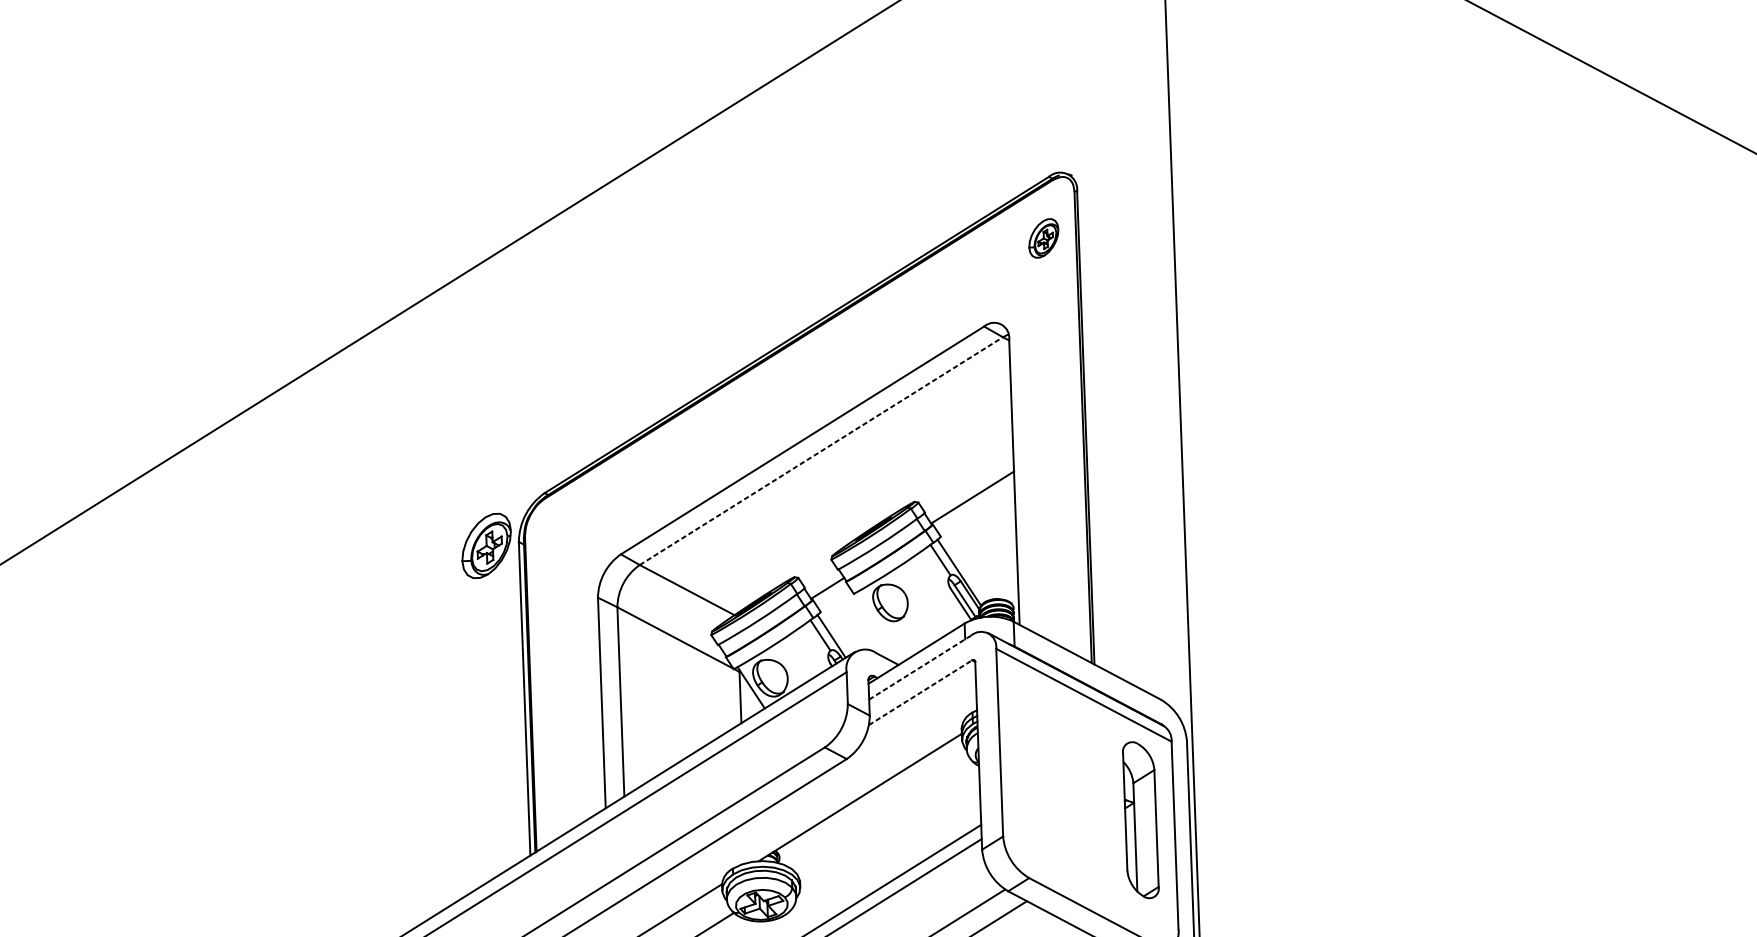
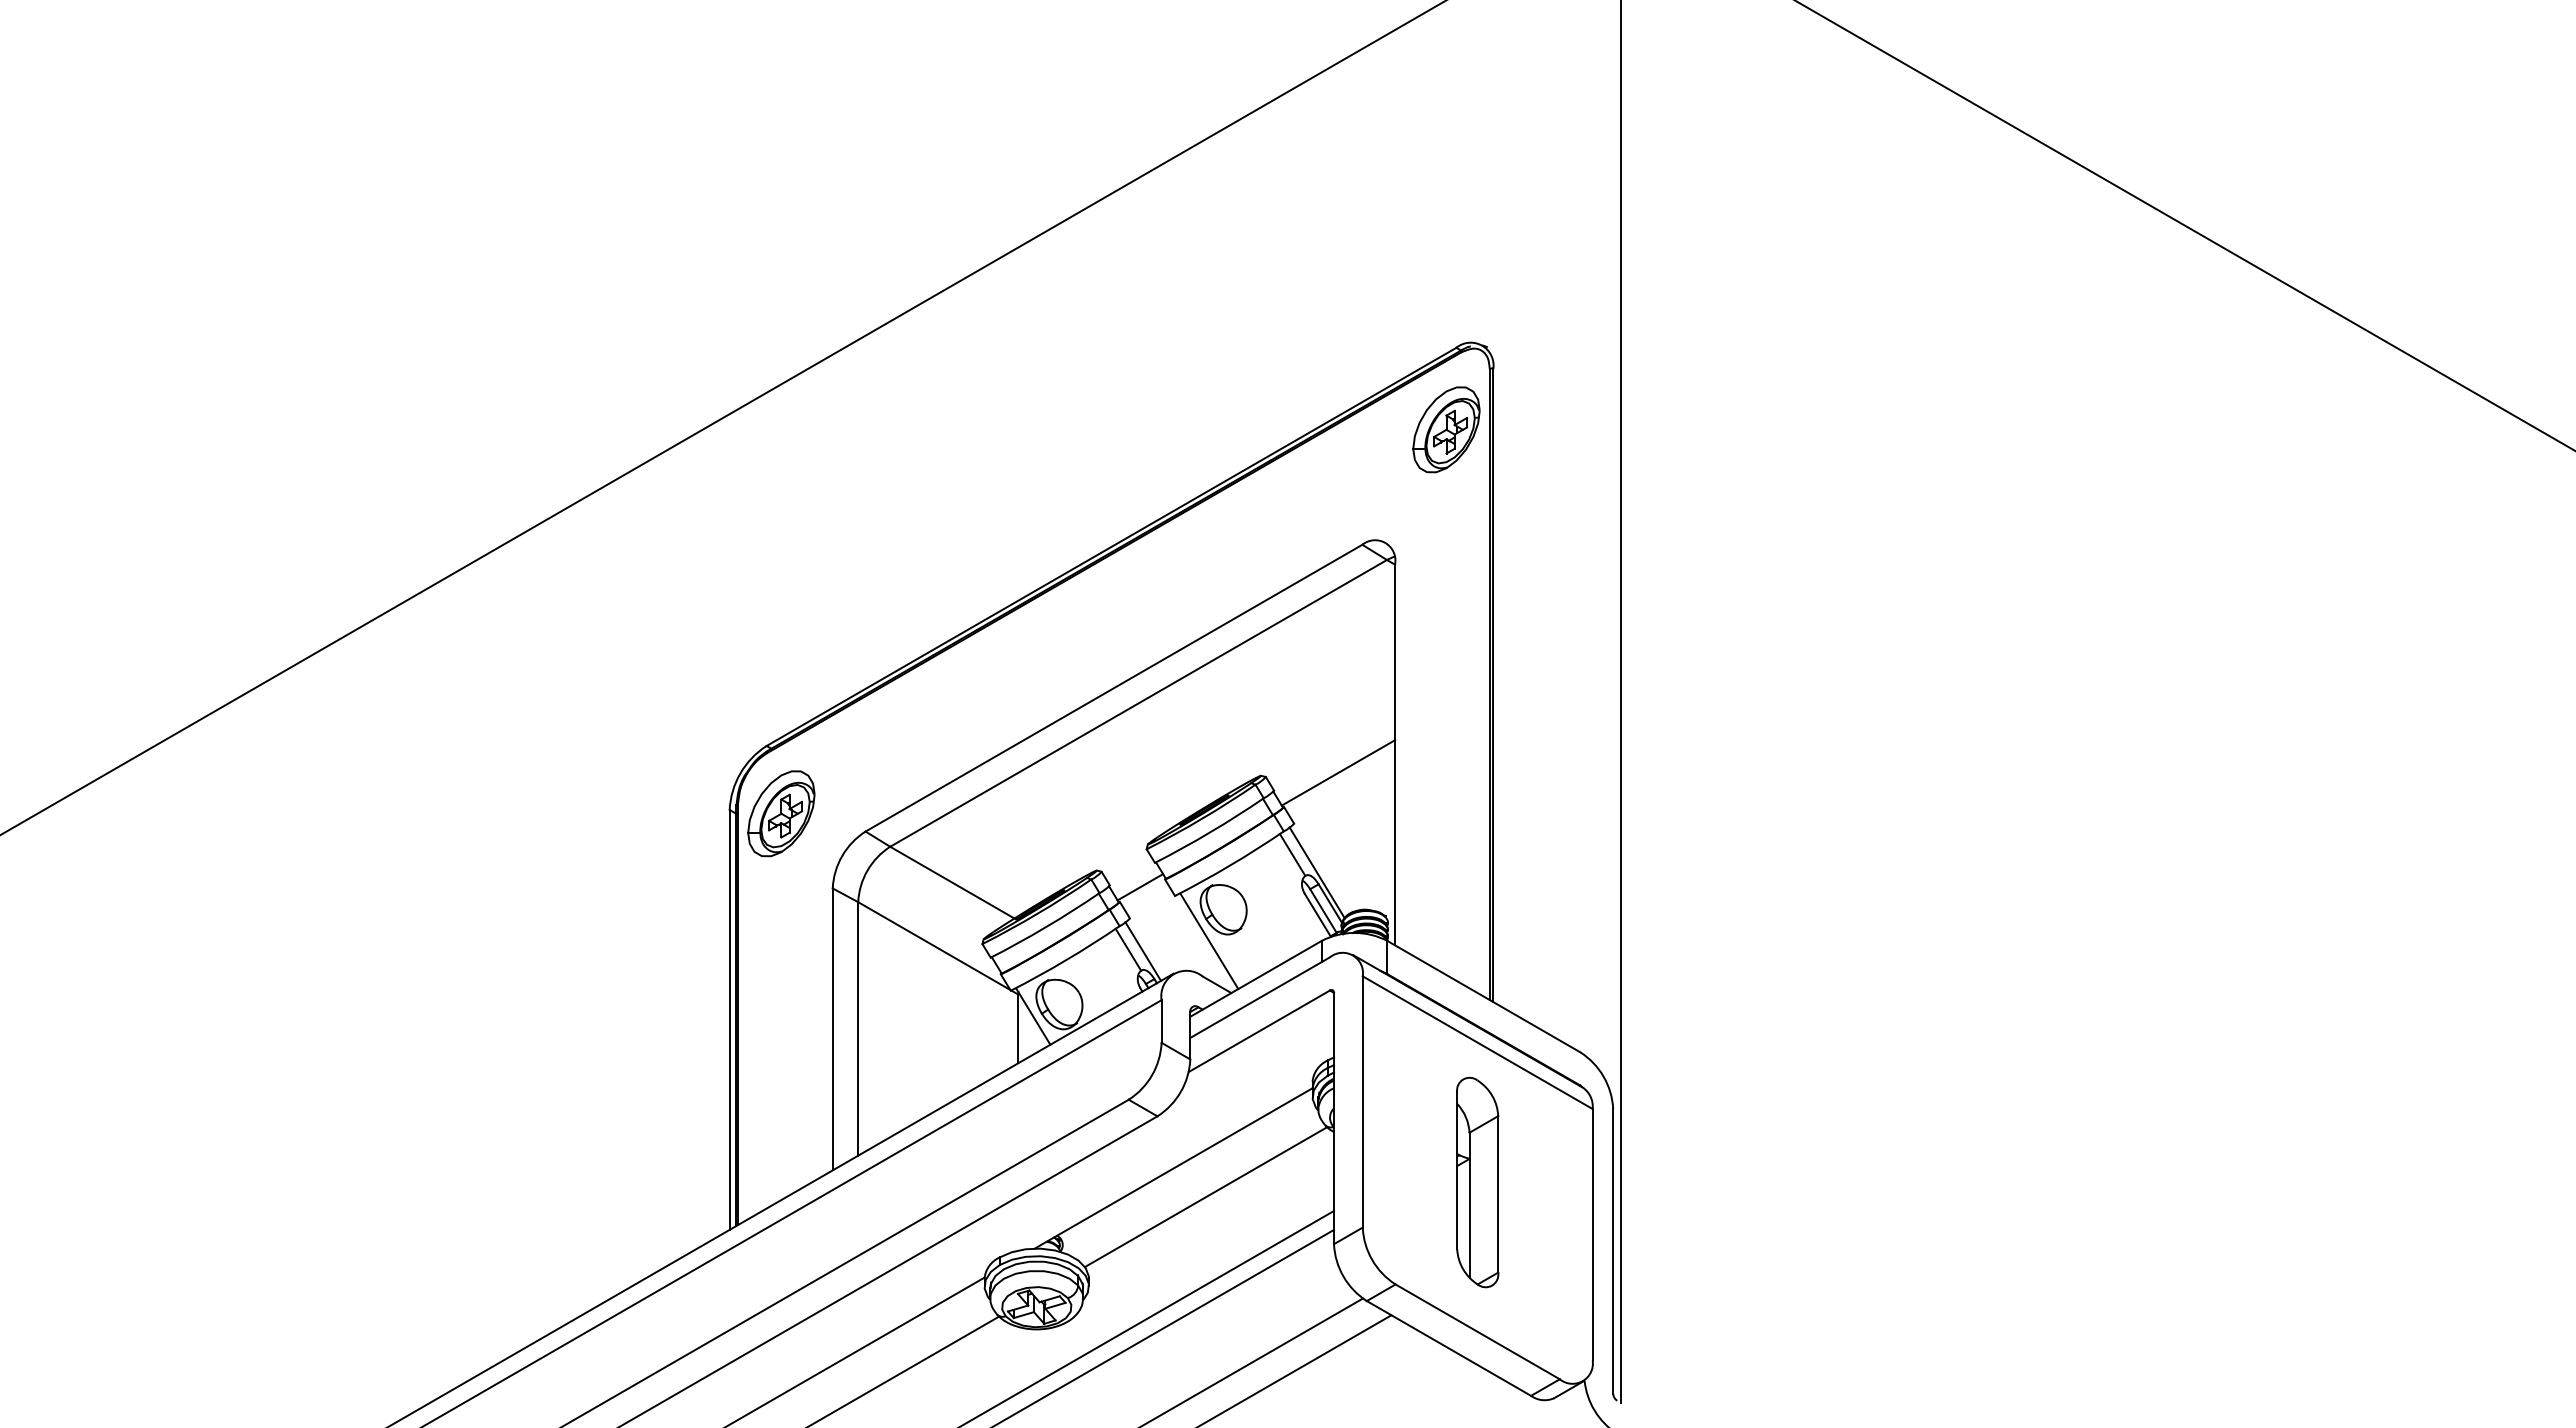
part: (1043, 238) -> (1446, 429), size x1.67
line: (821, 451) -> (1138, 703), dashed -> solid
part: (486, 545) -> (781, 813), moved
line: (880, 627) -> (1209, 941), added
line: (920, 667) -> (1260, 997), dashed -> solid
line: (920, 692) -> (1259, 1031), dashed -> solid
line: (884, 818) -> (1205, 1197), added
part: (1140, 820) -> (1477, 1182), moved

